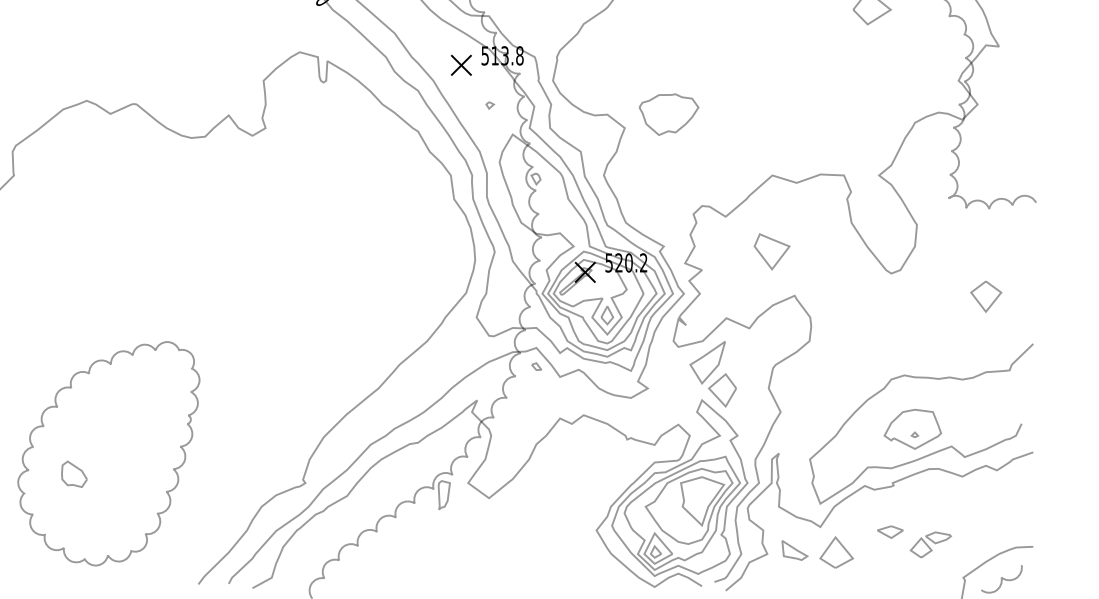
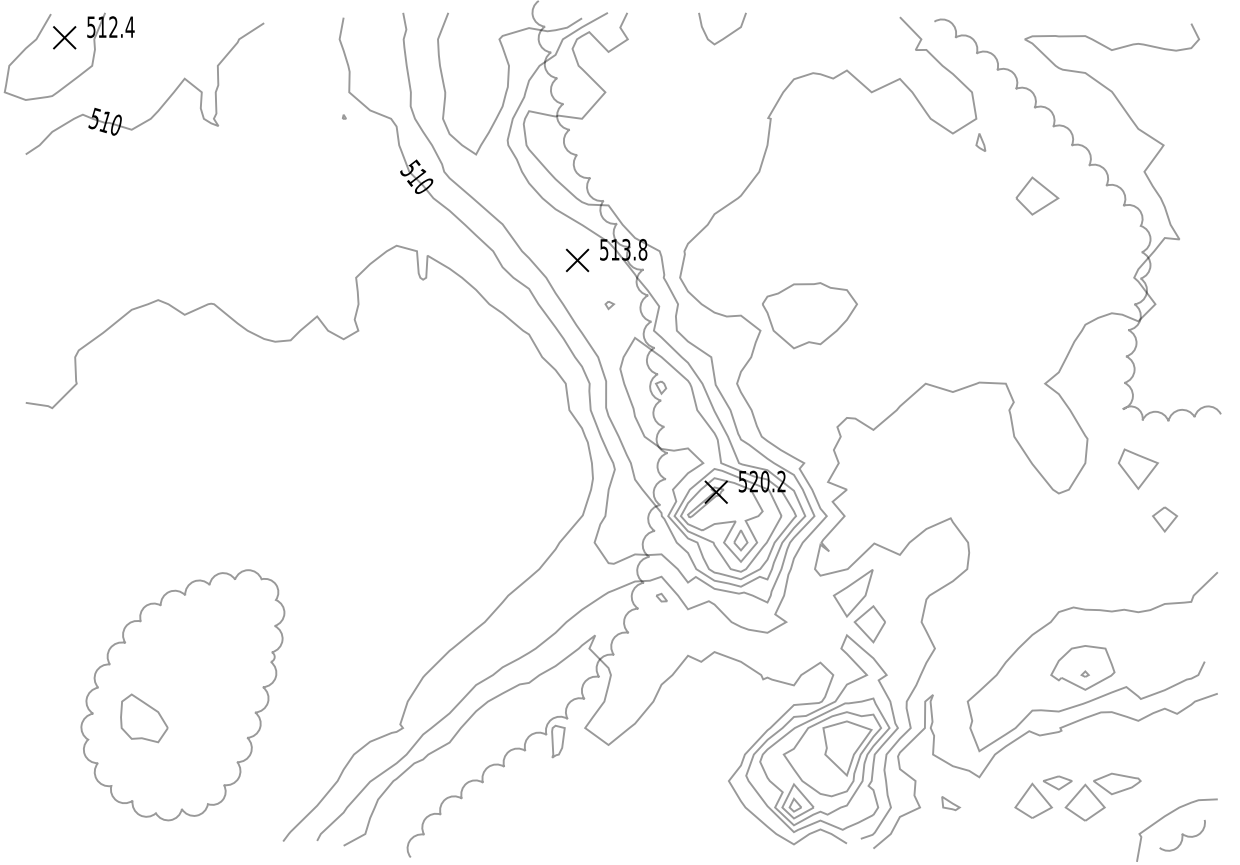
part: (668, 114) -> (809, 315), size x1.43
part: (772, 251) -> (1138, 468), moved
part: (985, 296) -> (1164, 519), size x0.71
part: (74, 473) -> (144, 717), size x1.67
part: (930, 545) -> (1102, 797), size x1.67
part: (794, 550) -> (950, 803), size x0.62
part: (836, 552) -> (1033, 800), moved

